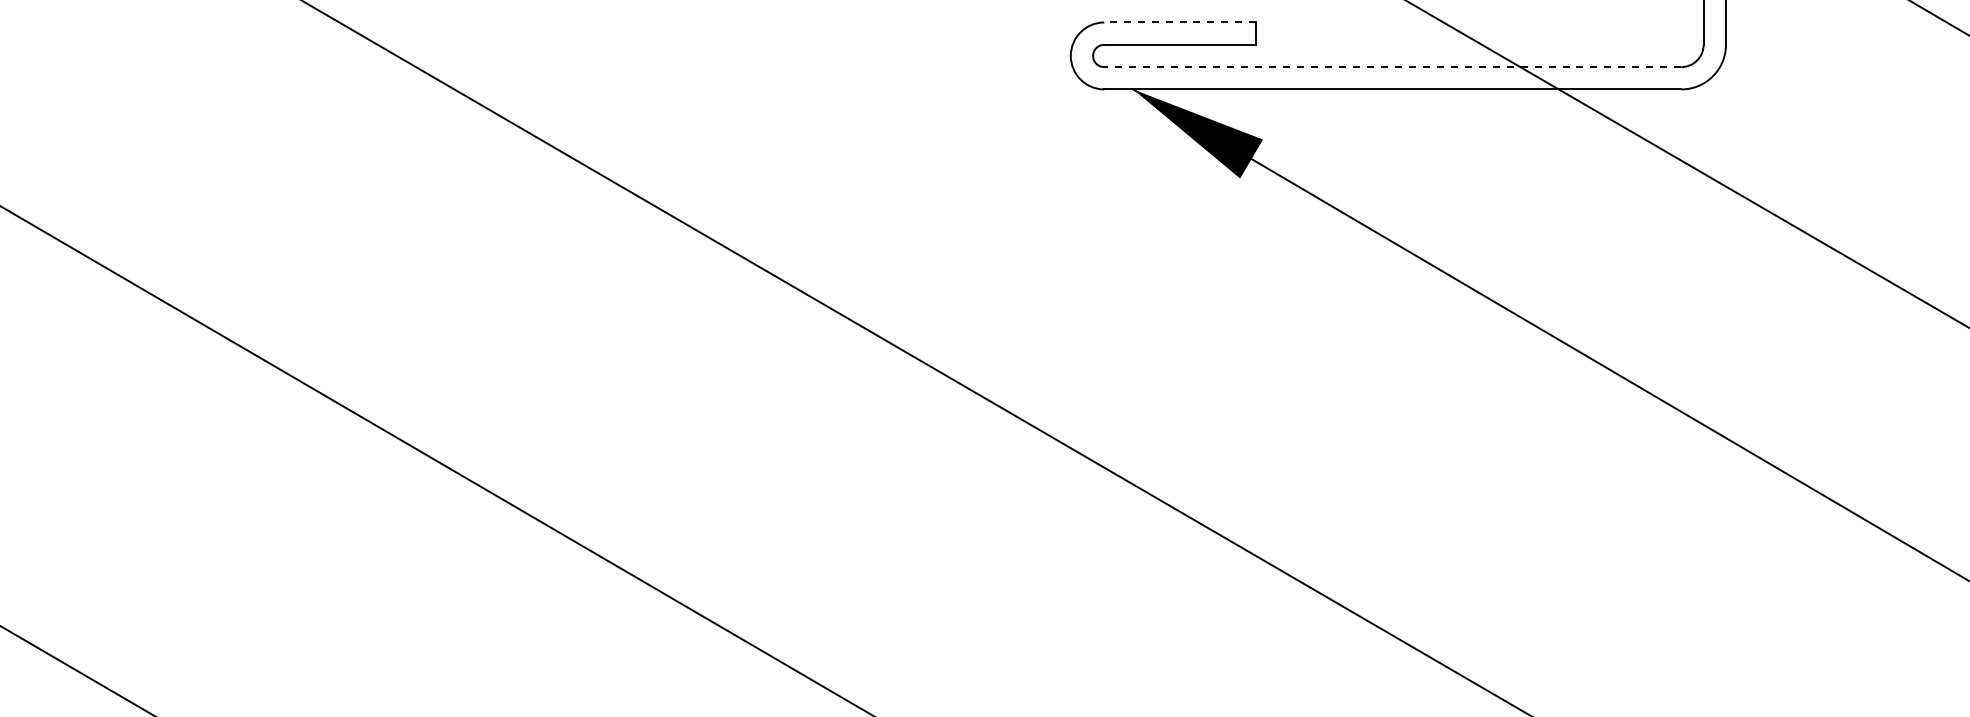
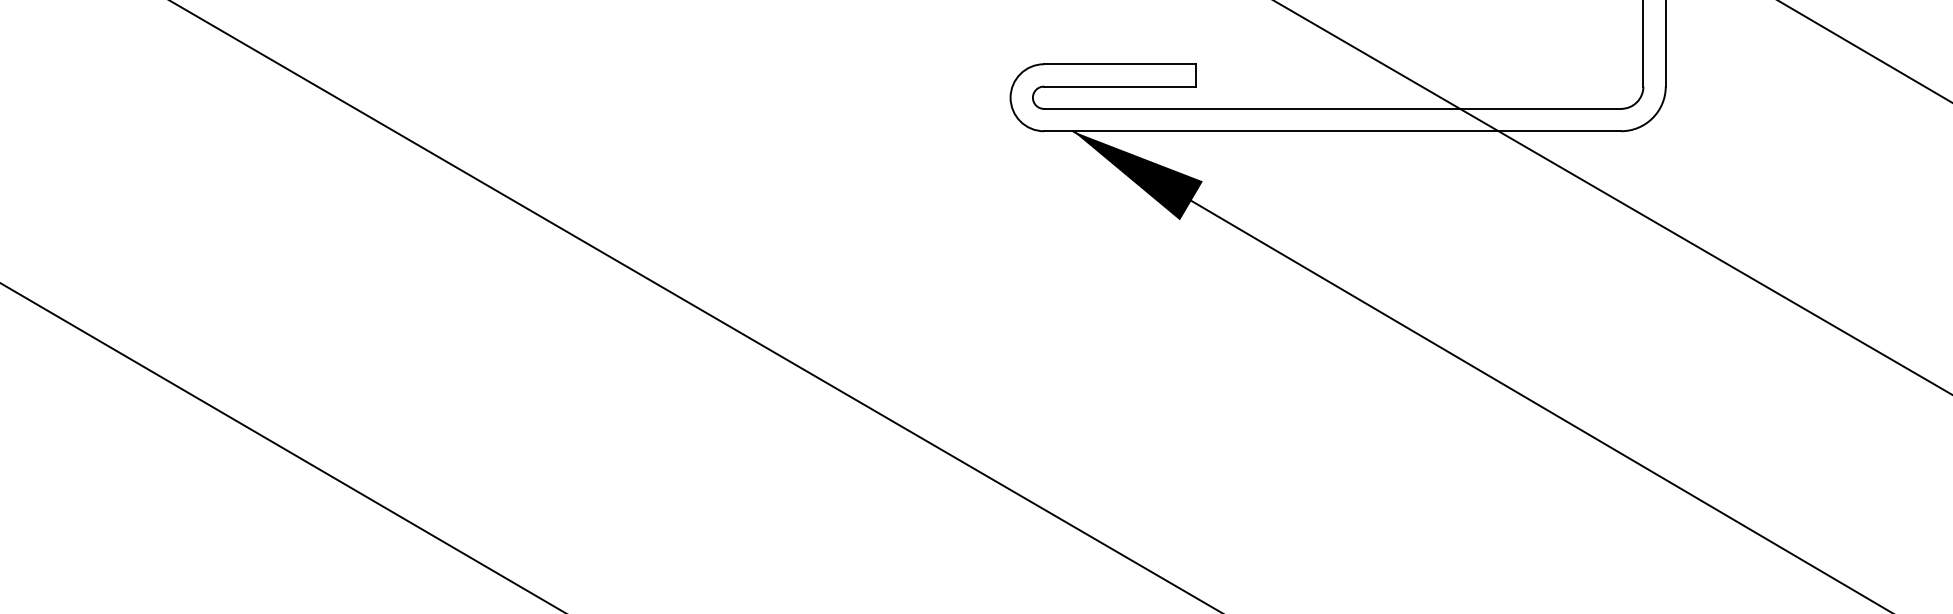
line: (1179, 22) -> (1119, 64), dashed -> solid
line: (1392, 67) -> (1332, 109), dashed -> solid

